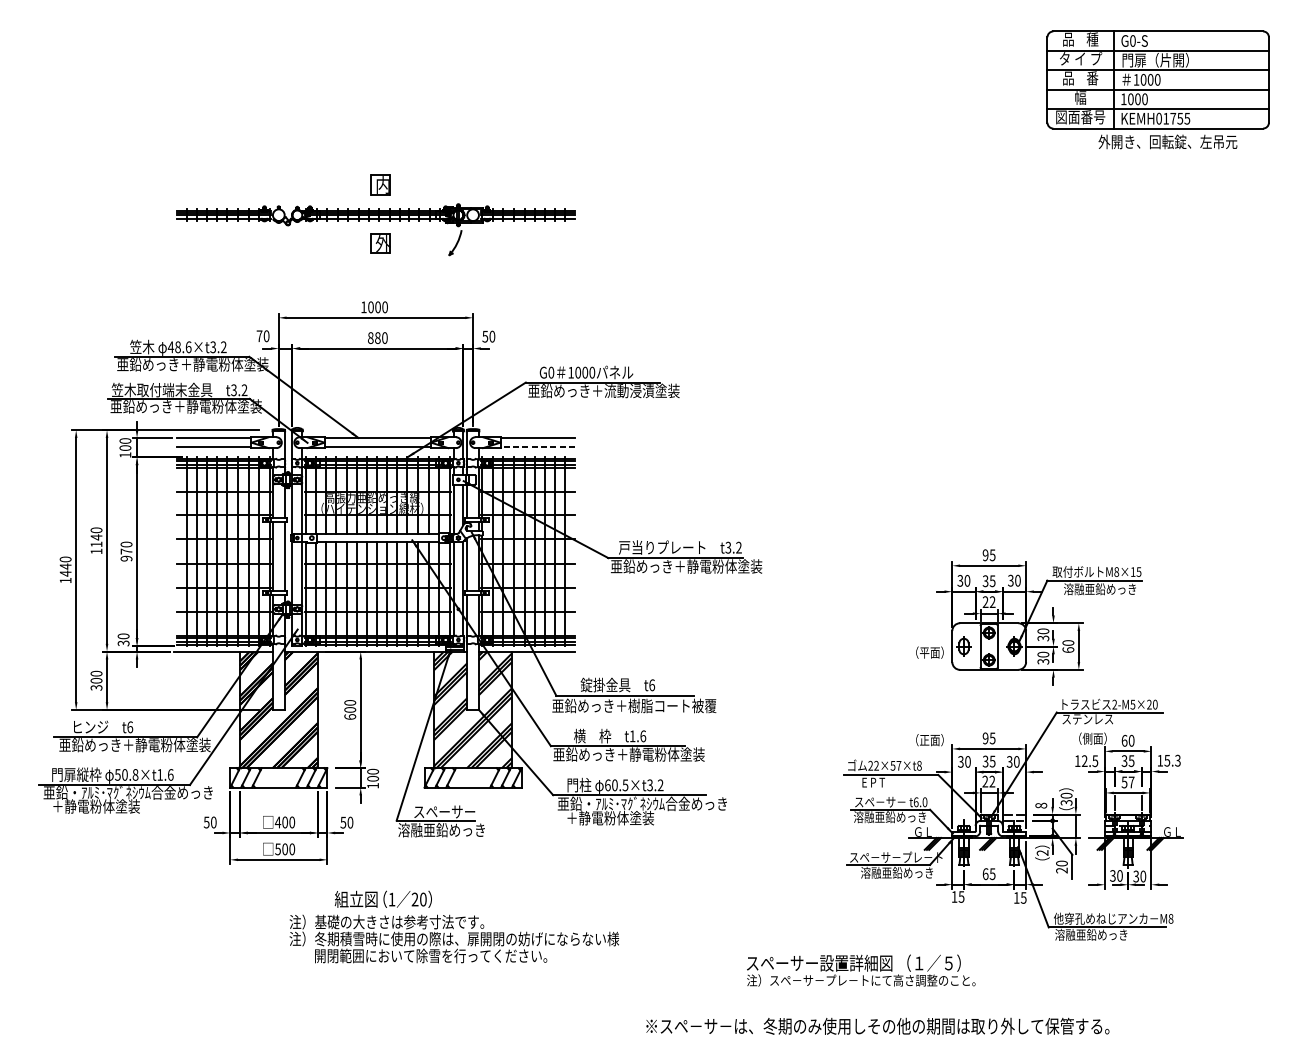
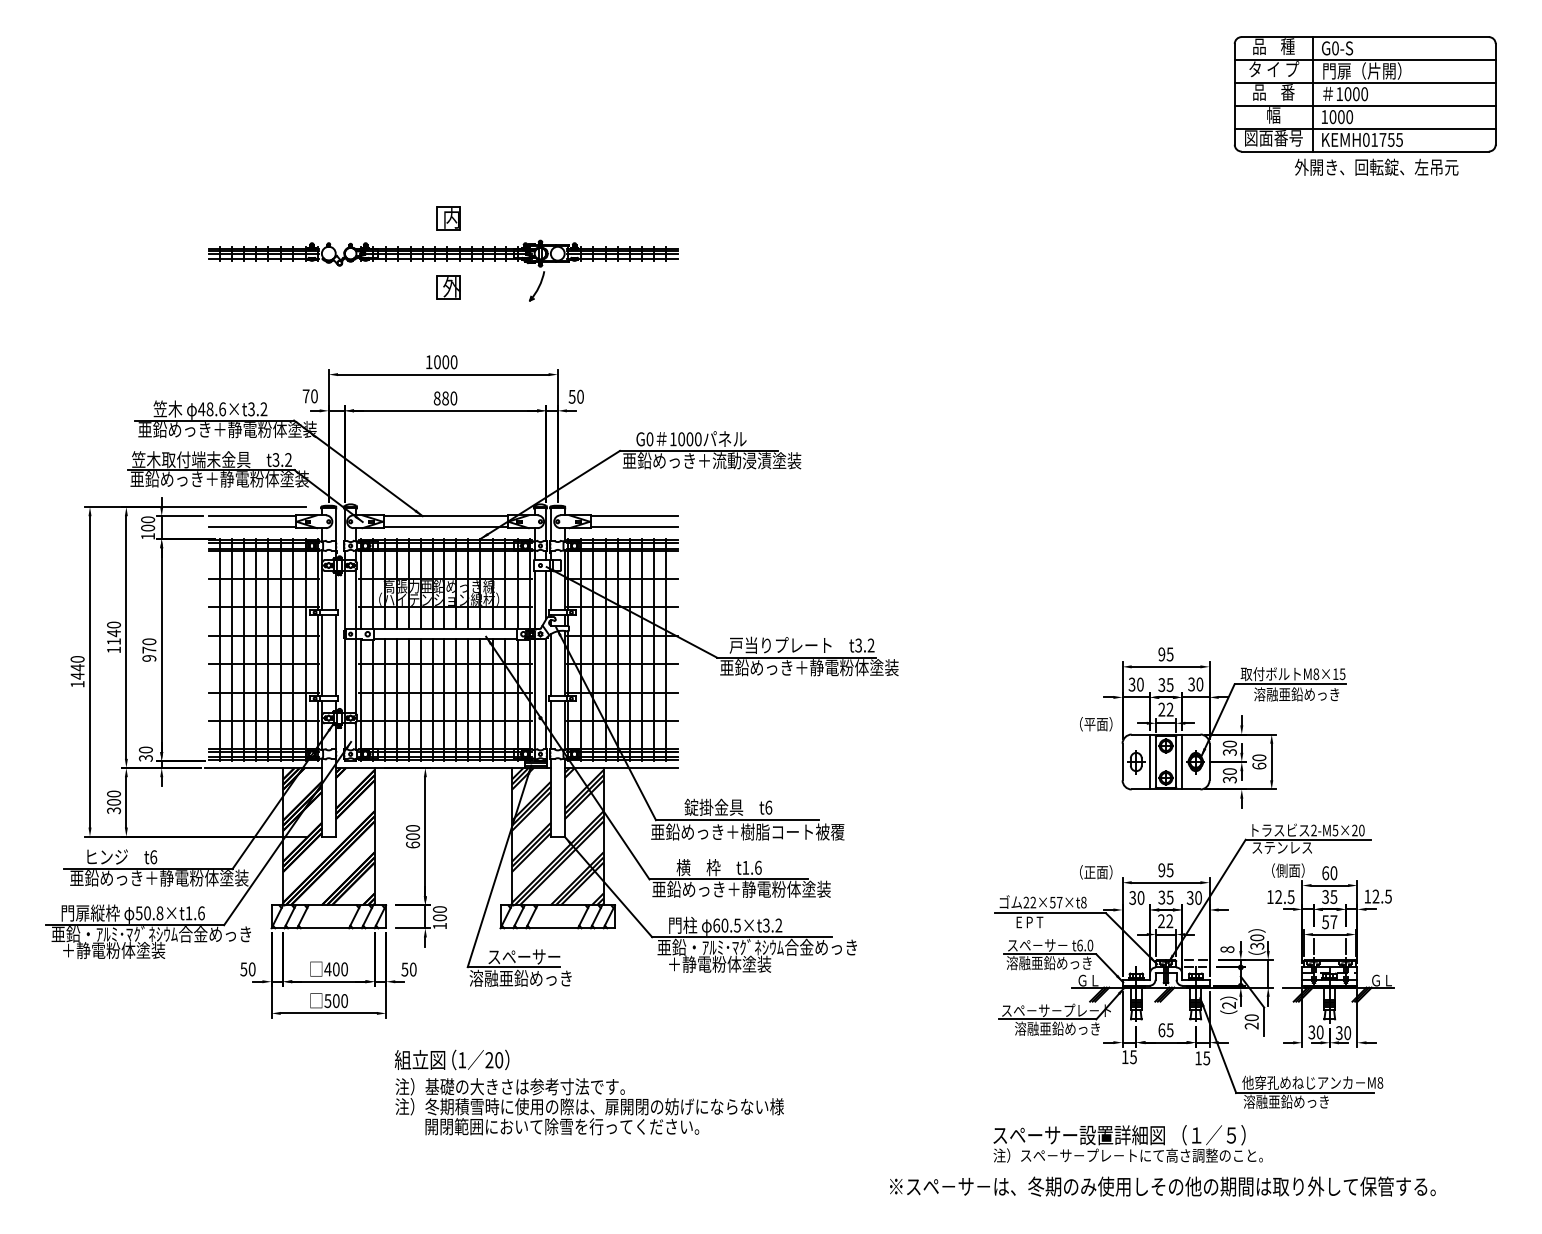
line: (538, 447) -> (634, 527), dashed -> solid
line: (976, 646) -> (1150, 761), added
line: (1003, 646) -> (1182, 761), added
text: (930, 652) -> (1096, 724), moved
text: (1172, 760) -> (1381, 896), 15.3 -> 12.5
text: (454, 938) -> (589, 1106), moved
text: (860, 970) -> (1127, 1143), moved
text: (877, 1026) -> (1162, 1186), moved

